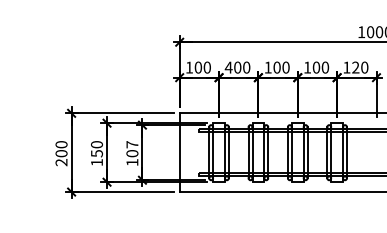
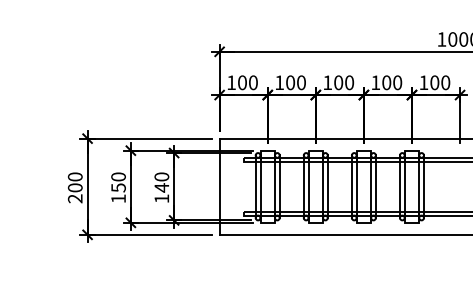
text: (228, 67) -> (279, 82), 400 -> 100
text: (355, 67) -> (434, 82), 120 -> 100
text: (132, 149) -> (161, 182), 107 -> 140

